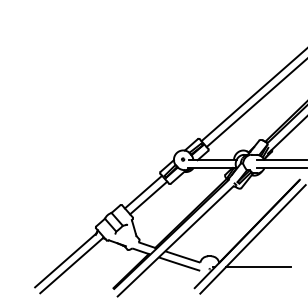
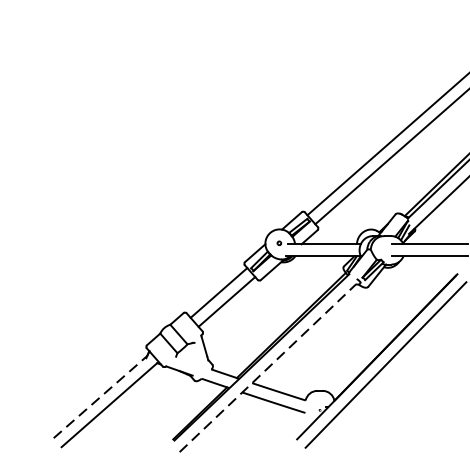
line: (175, 241) -> (267, 368), solid -> dashed
line: (65, 260) -> (100, 397), solid -> dashed
line: (258, 267) -> (394, 407), removed

